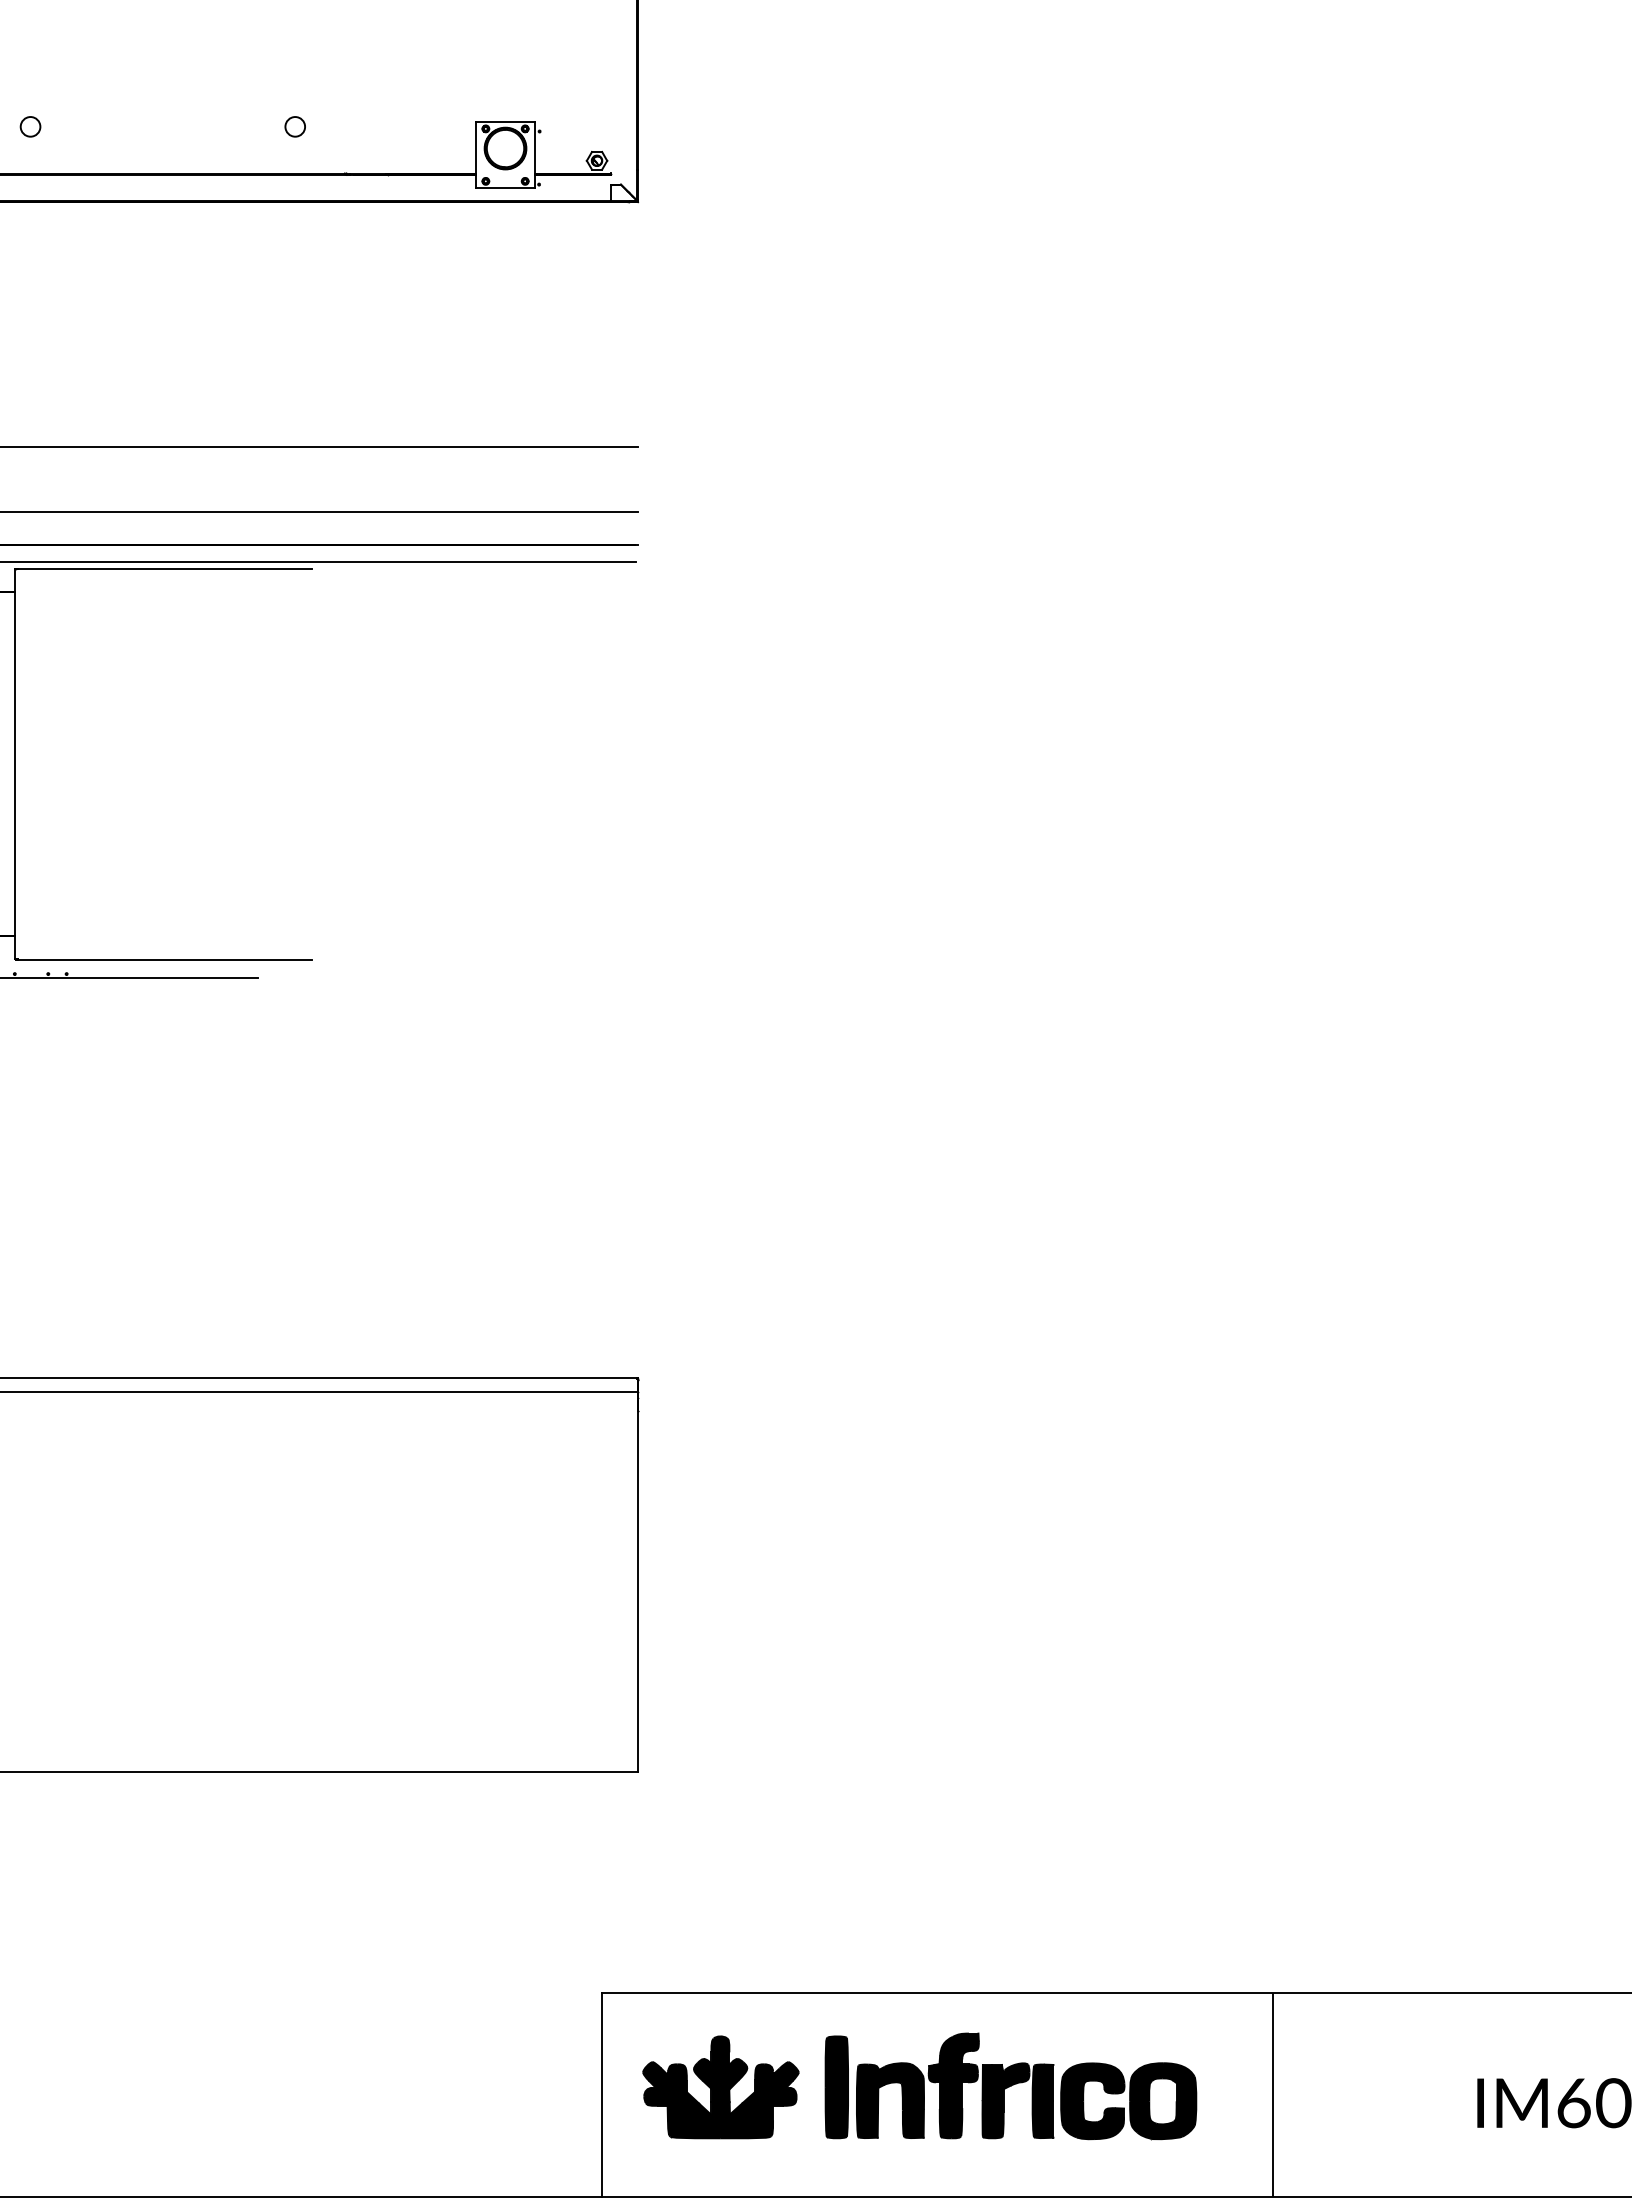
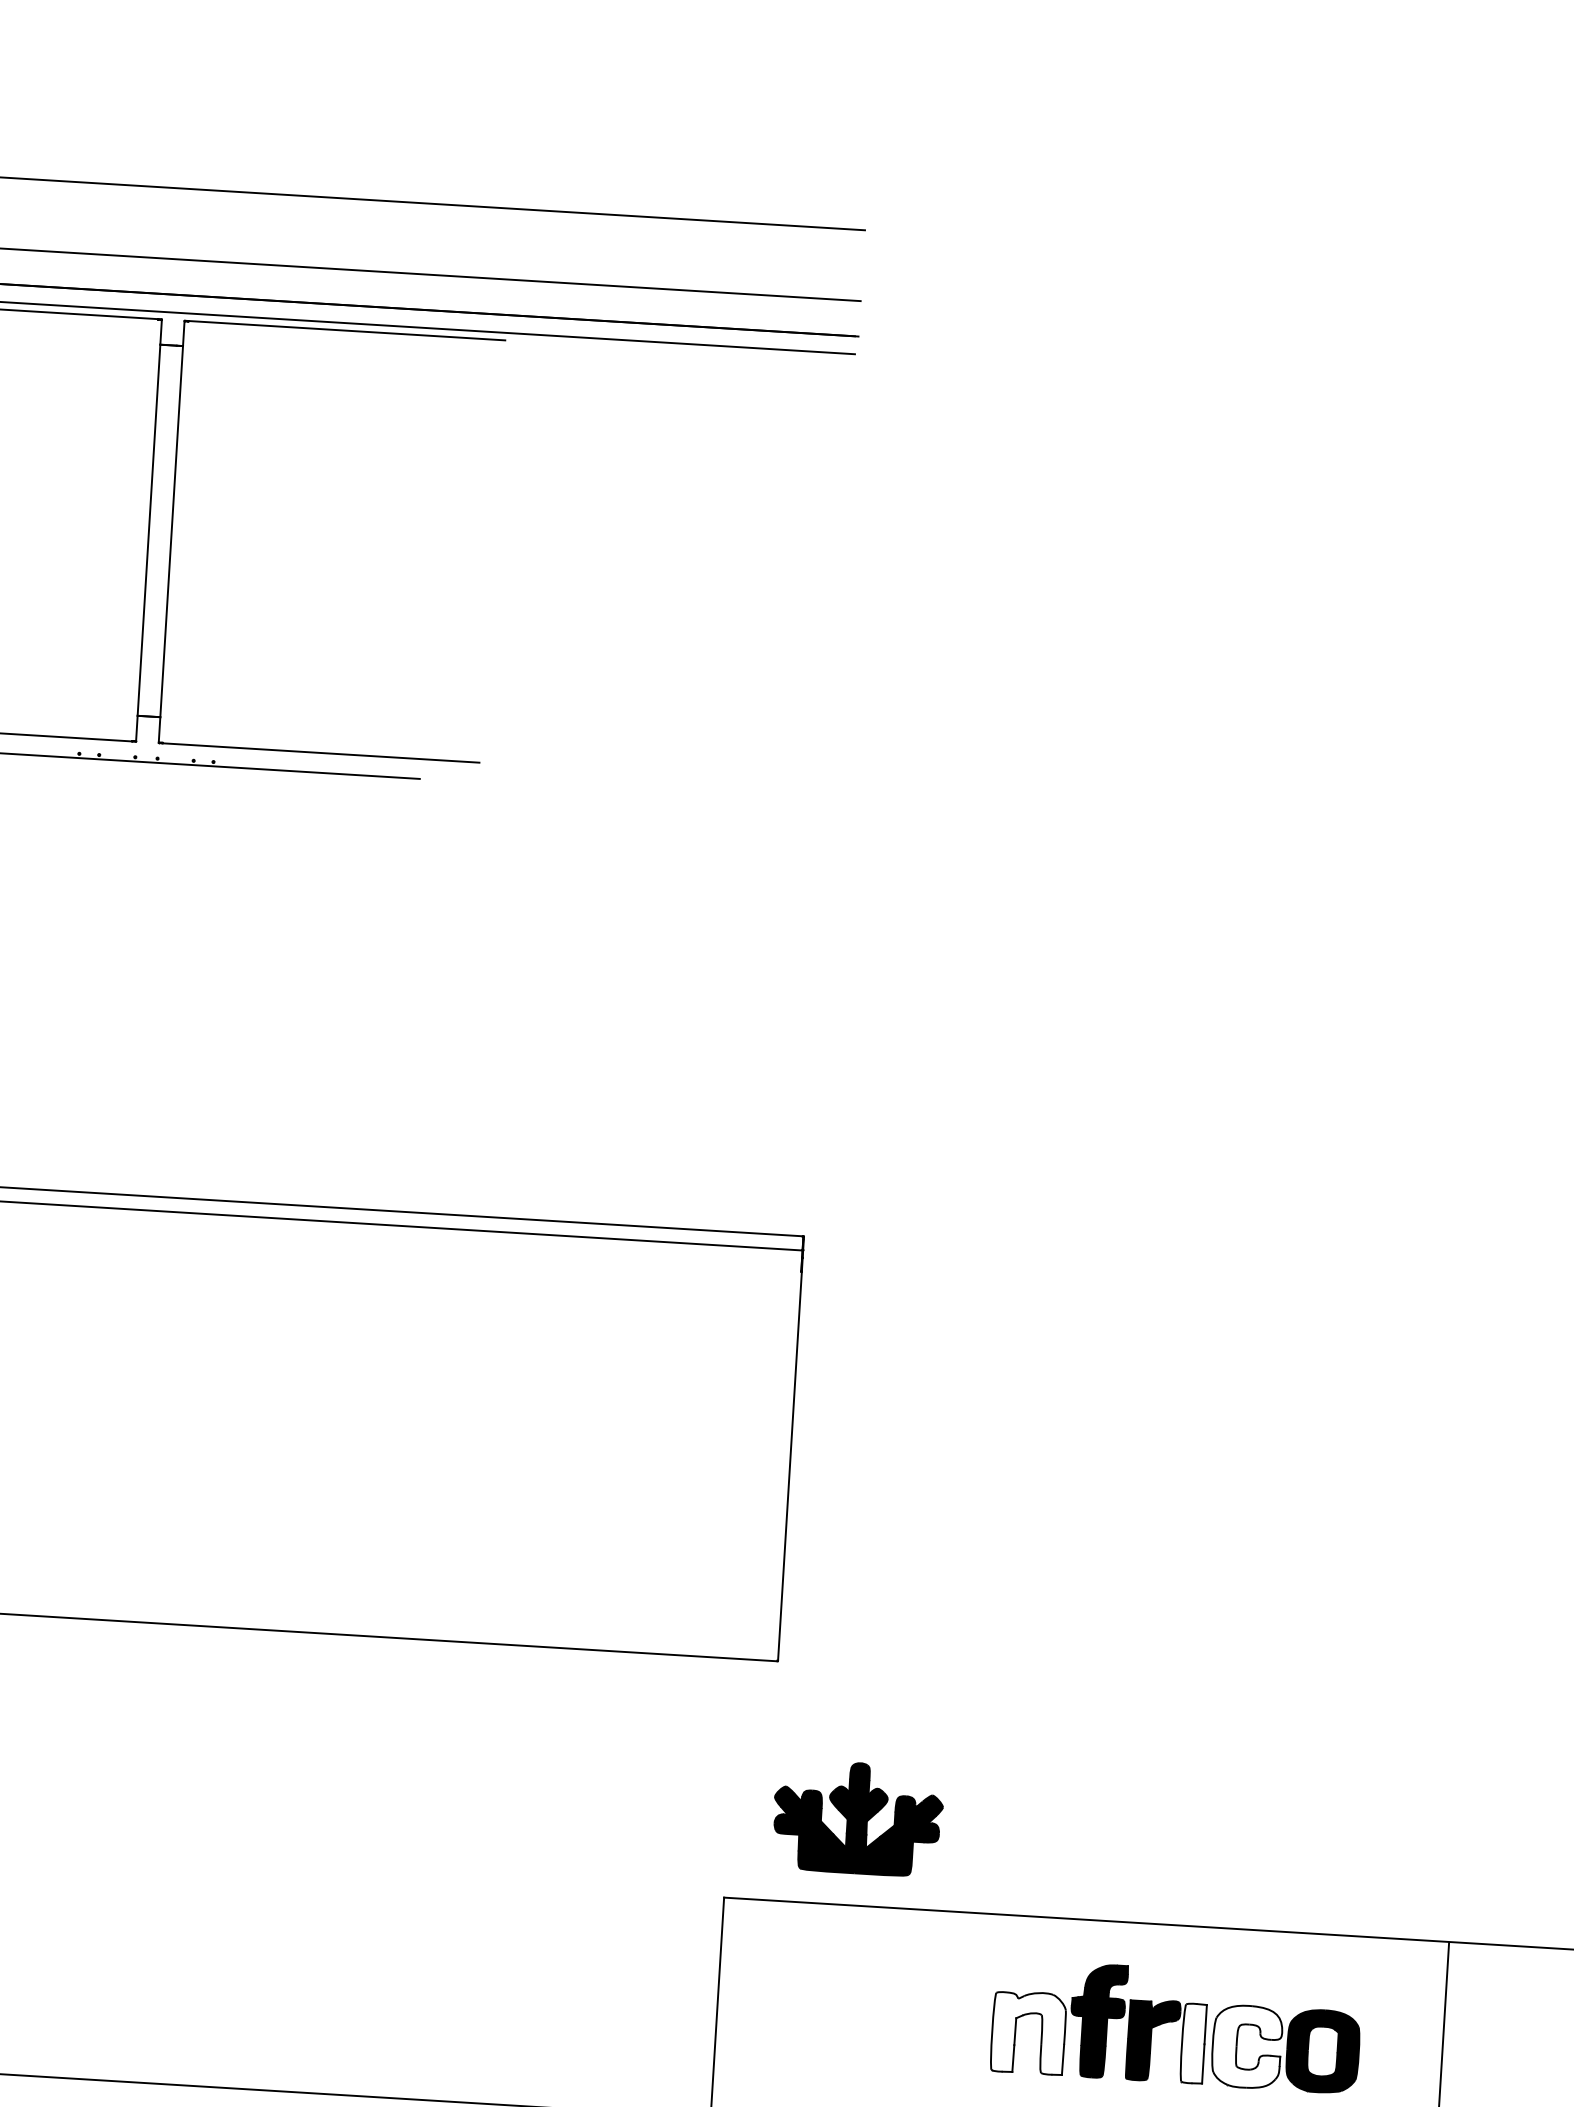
part: (720, 2087) -> (857, 1818), moved
part: (836, 2087) -> (971, 2015), removed
fill: (890, 2100) -> (1028, 2032), removed
fill: (1042, 2101) -> (1192, 2043), removed
fill: (1092, 2101) -> (1246, 2047), removed

